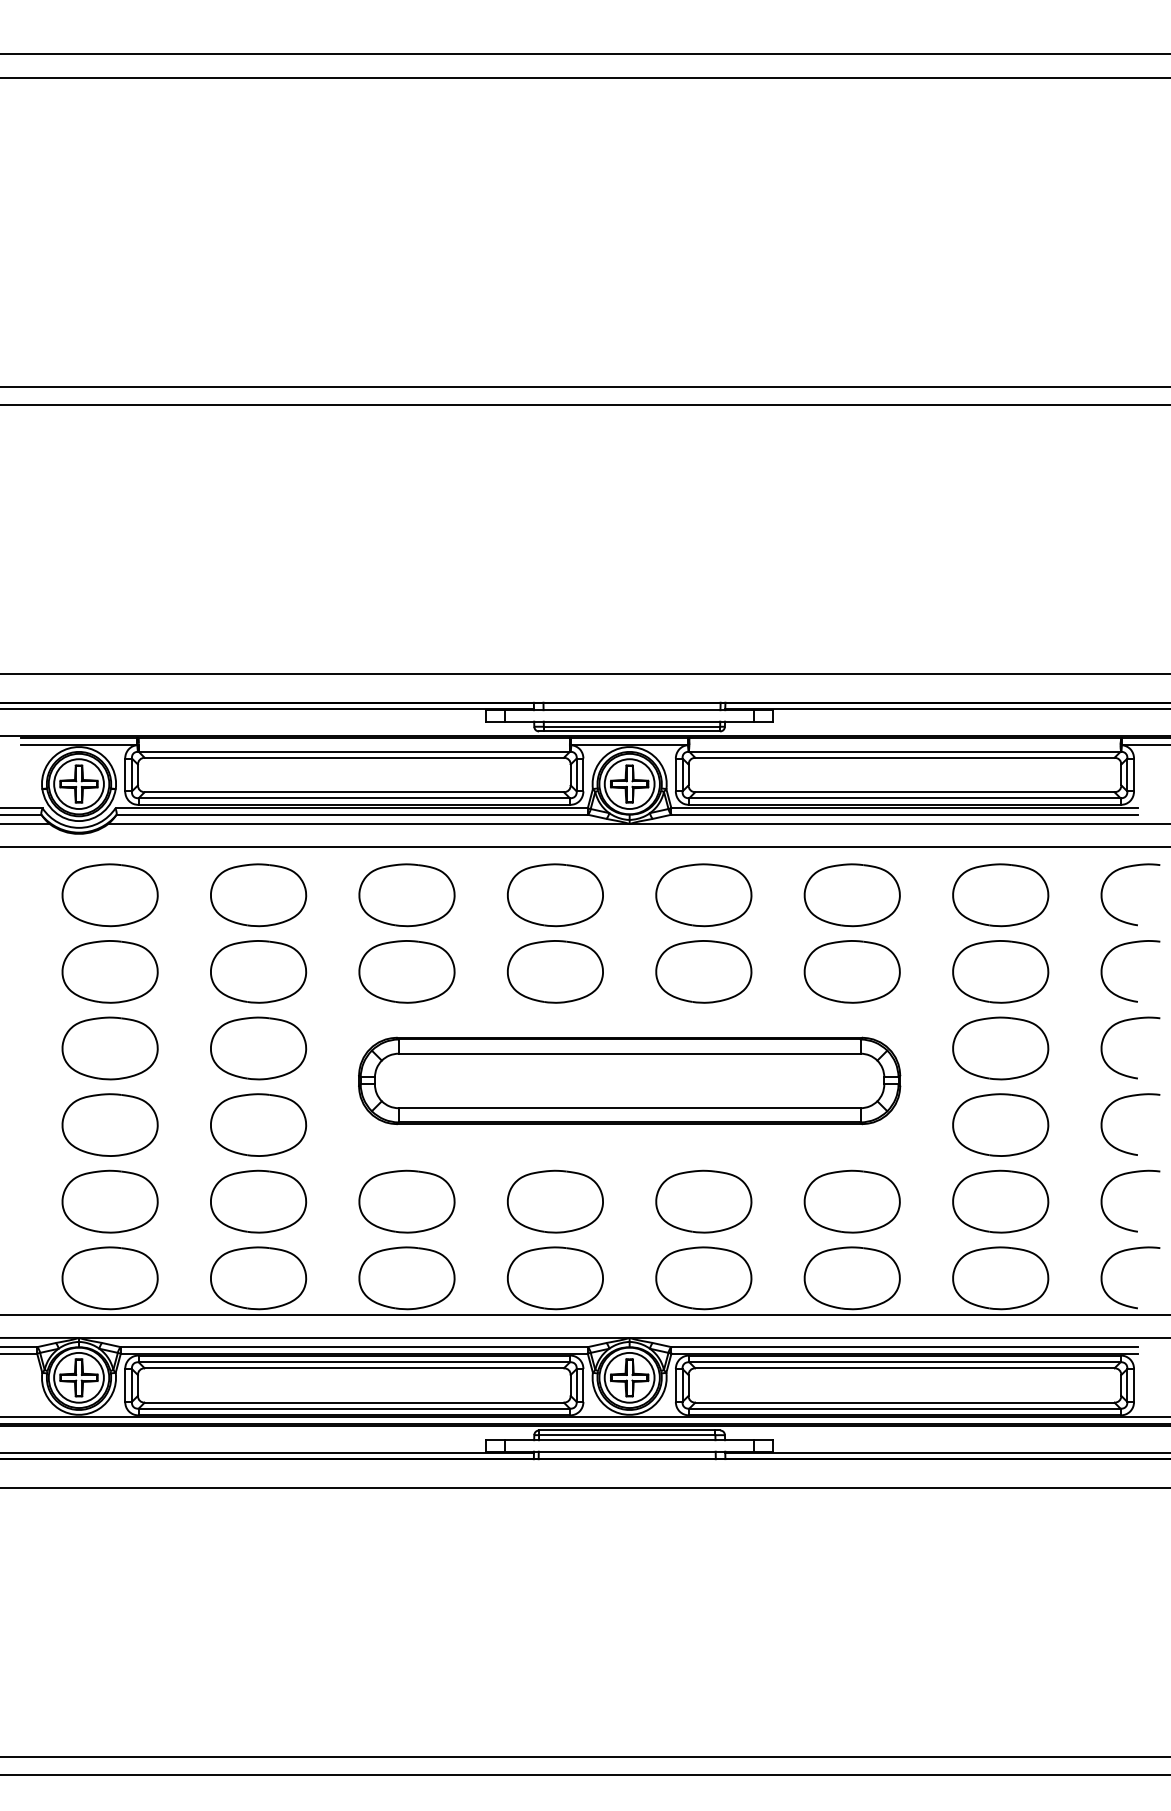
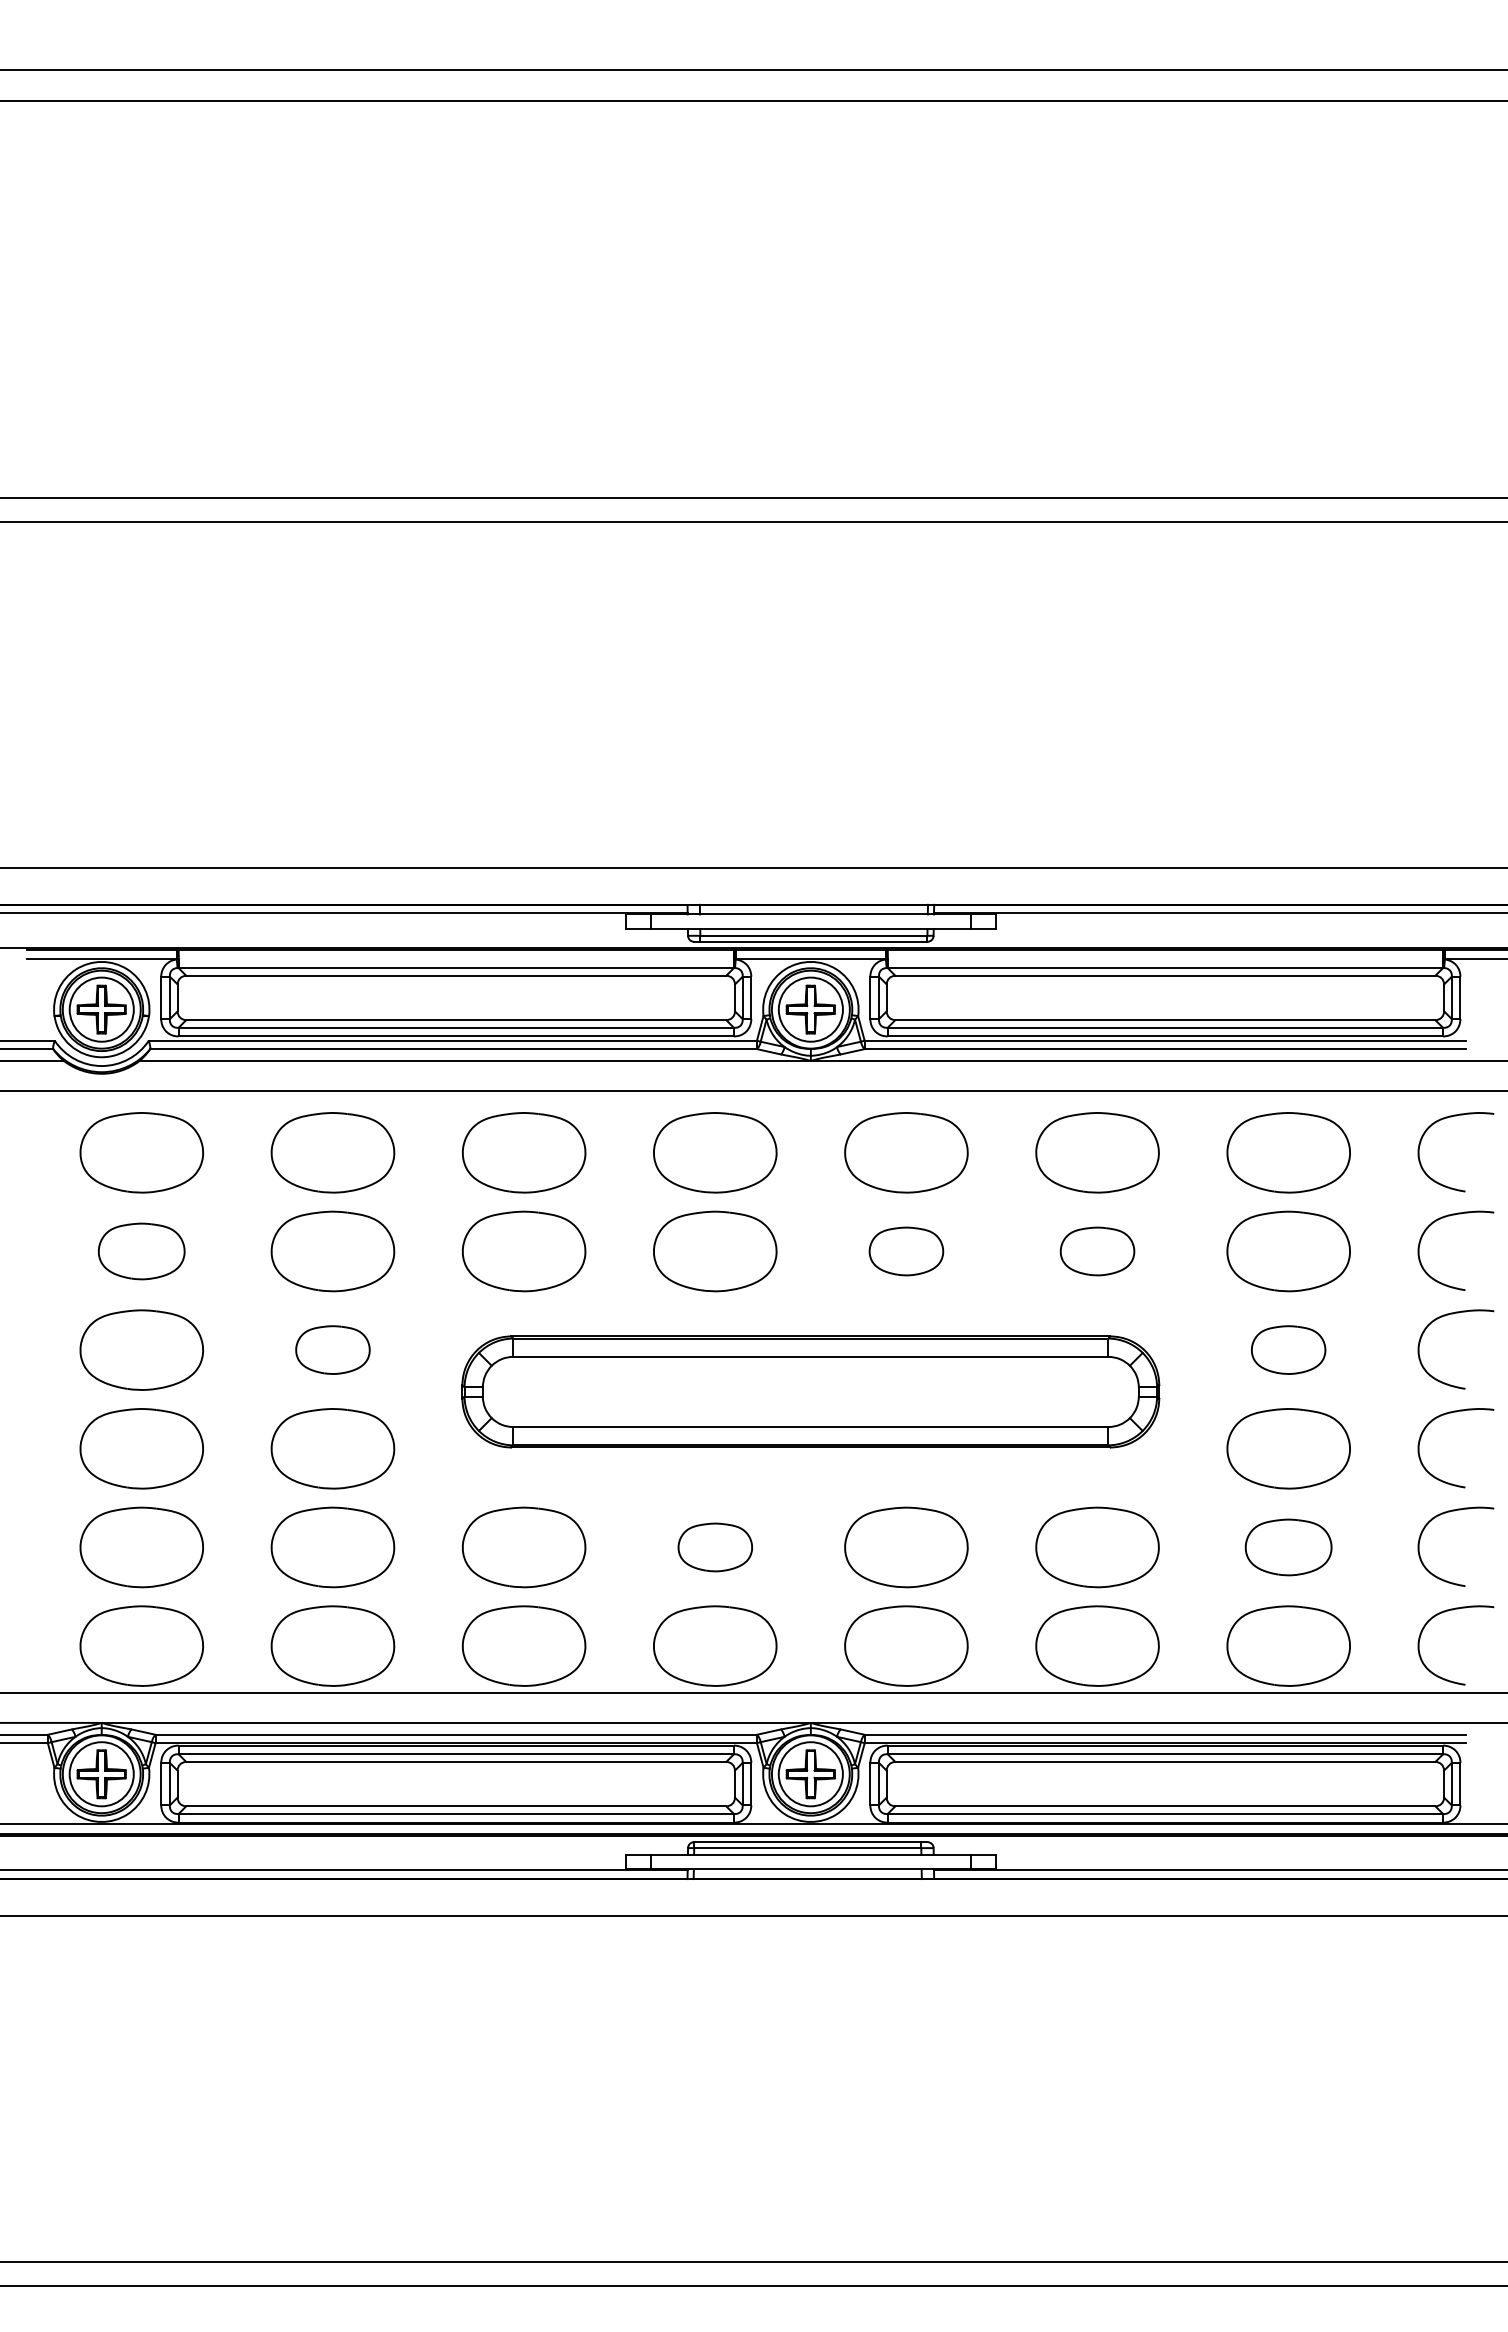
part: (109, 971) -> (141, 1251), size x0.7
part: (703, 971) -> (906, 1251), size x0.6
part: (852, 971) -> (1097, 1251), size x0.6
part: (258, 1047) -> (332, 1349), size x0.6
part: (1000, 1047) -> (1288, 1349), size x0.6
part: (555, 1201) -> (715, 1547), size x0.6
part: (1000, 1201) -> (1288, 1547), size x0.7

